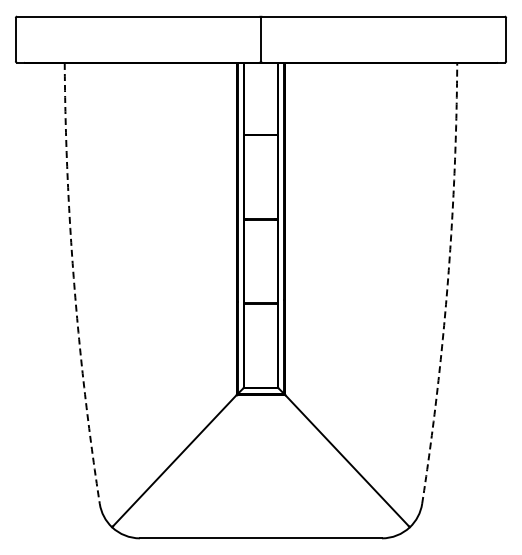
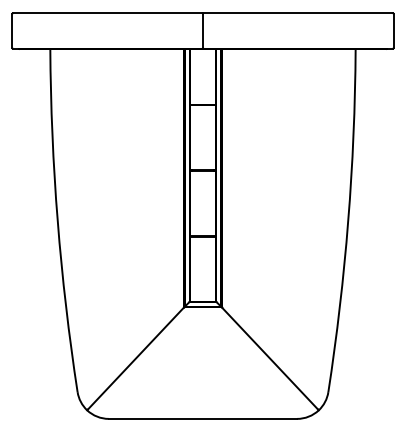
arc: (74, 284) -> (57, 221), dashed -> solid
arc: (447, 284) -> (348, 221), dashed -> solid

